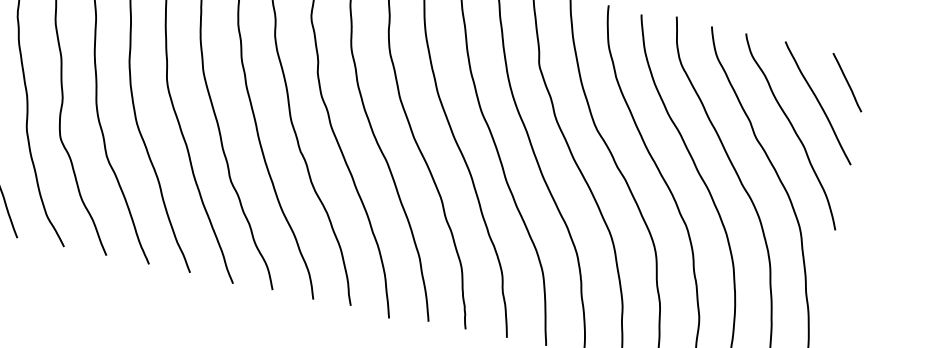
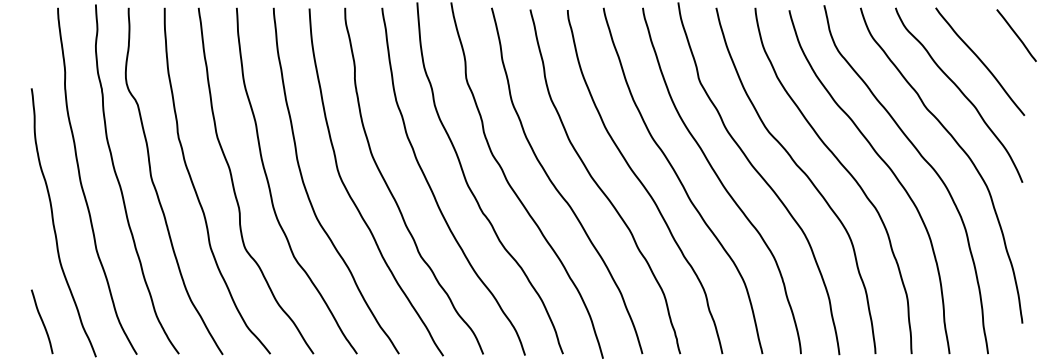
line: (847, 82) -> (1016, 35), moved

